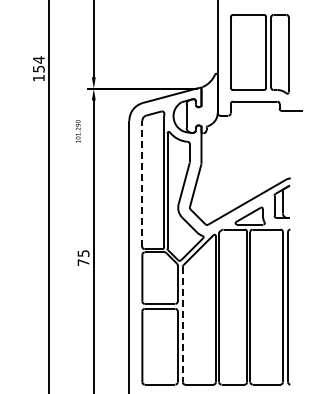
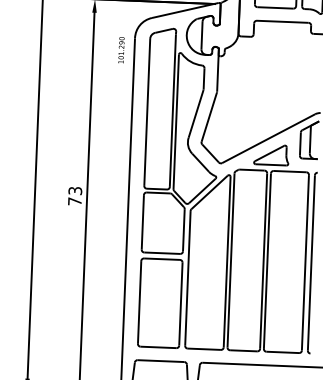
text: (77, 131) -> (120, 50), moved
line: (142, 183) -> (147, 111), dashed -> solid
text: (82, 253) -> (74, 190), 75 -> 73
line: (182, 324) -> (187, 278), dashed -> solid

